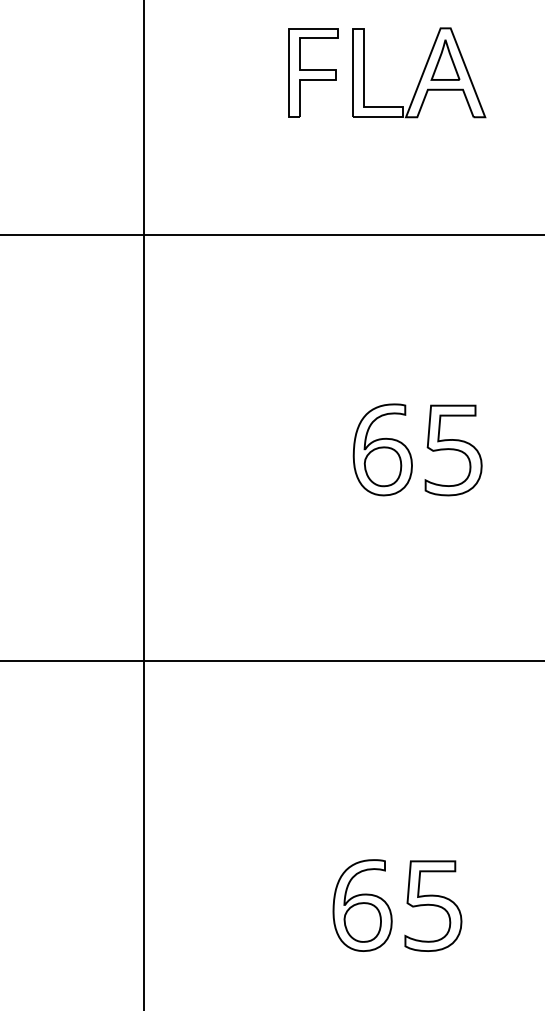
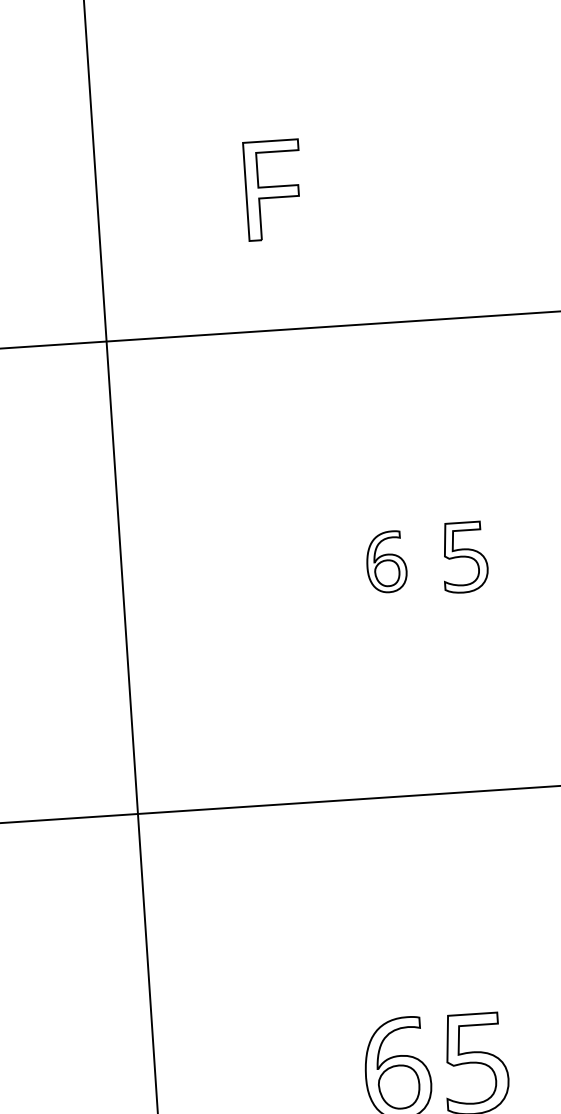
part: (313, 72) -> (273, 189), moved
part: (419, 72) -> (399, 141), removed
part: (382, 449) -> (386, 561), size x0.6
part: (453, 450) -> (465, 557), size x0.7

